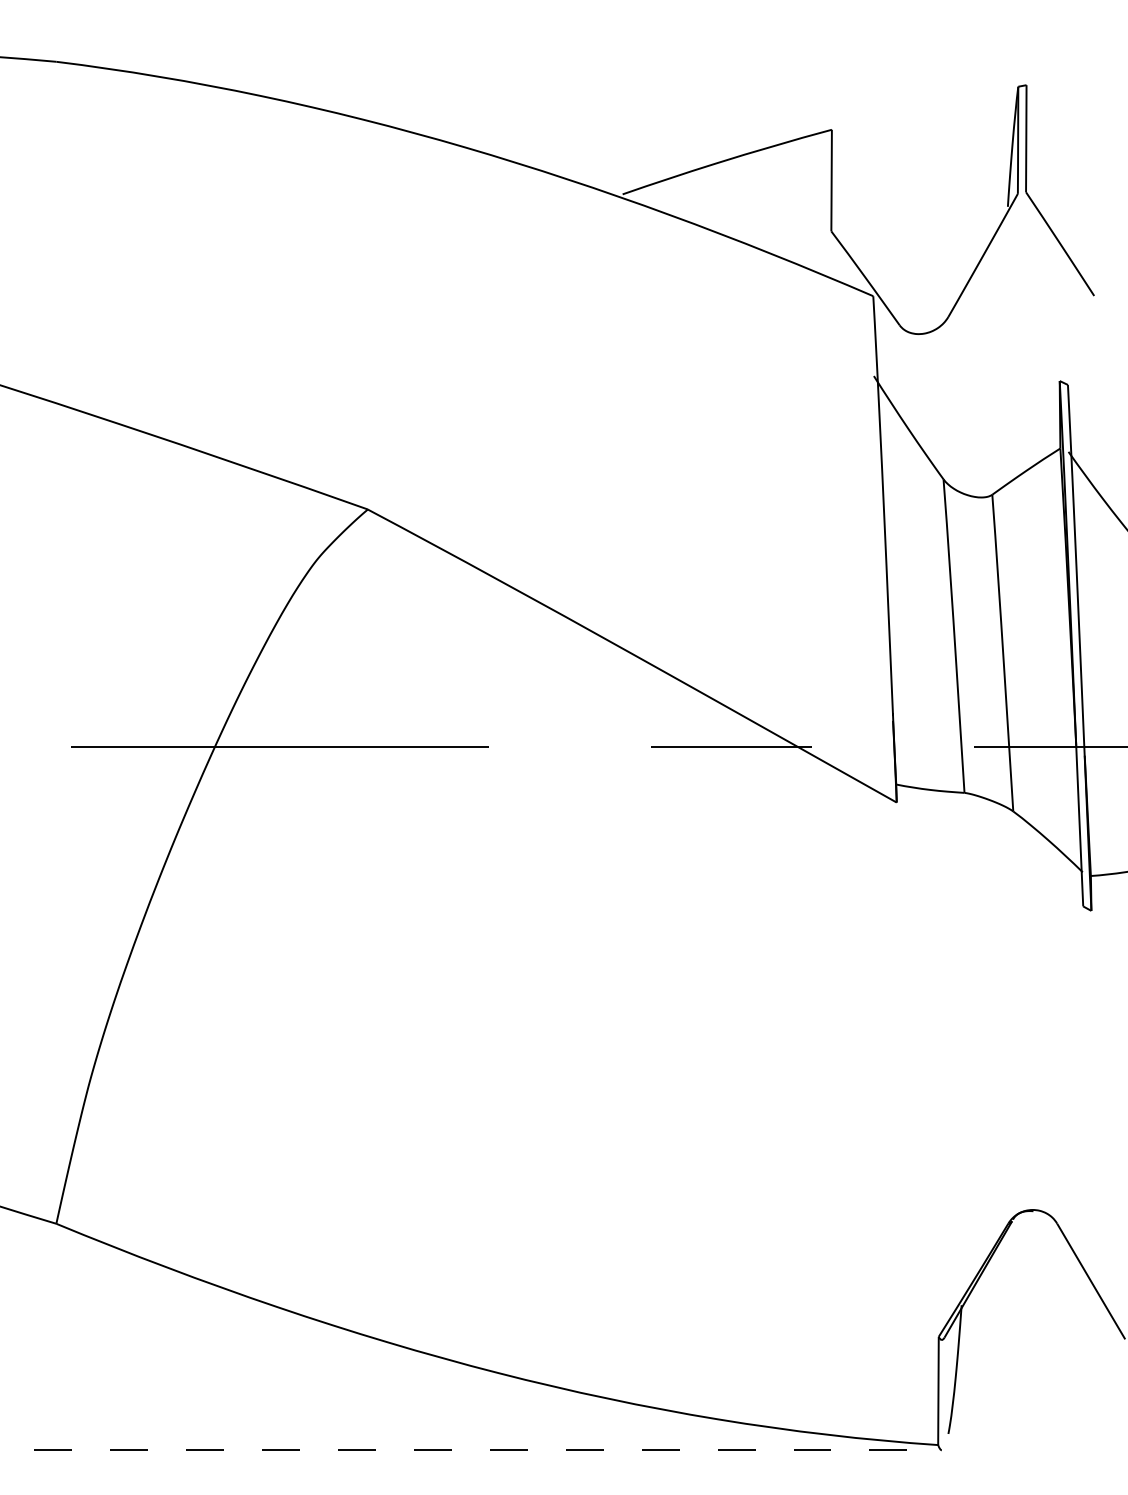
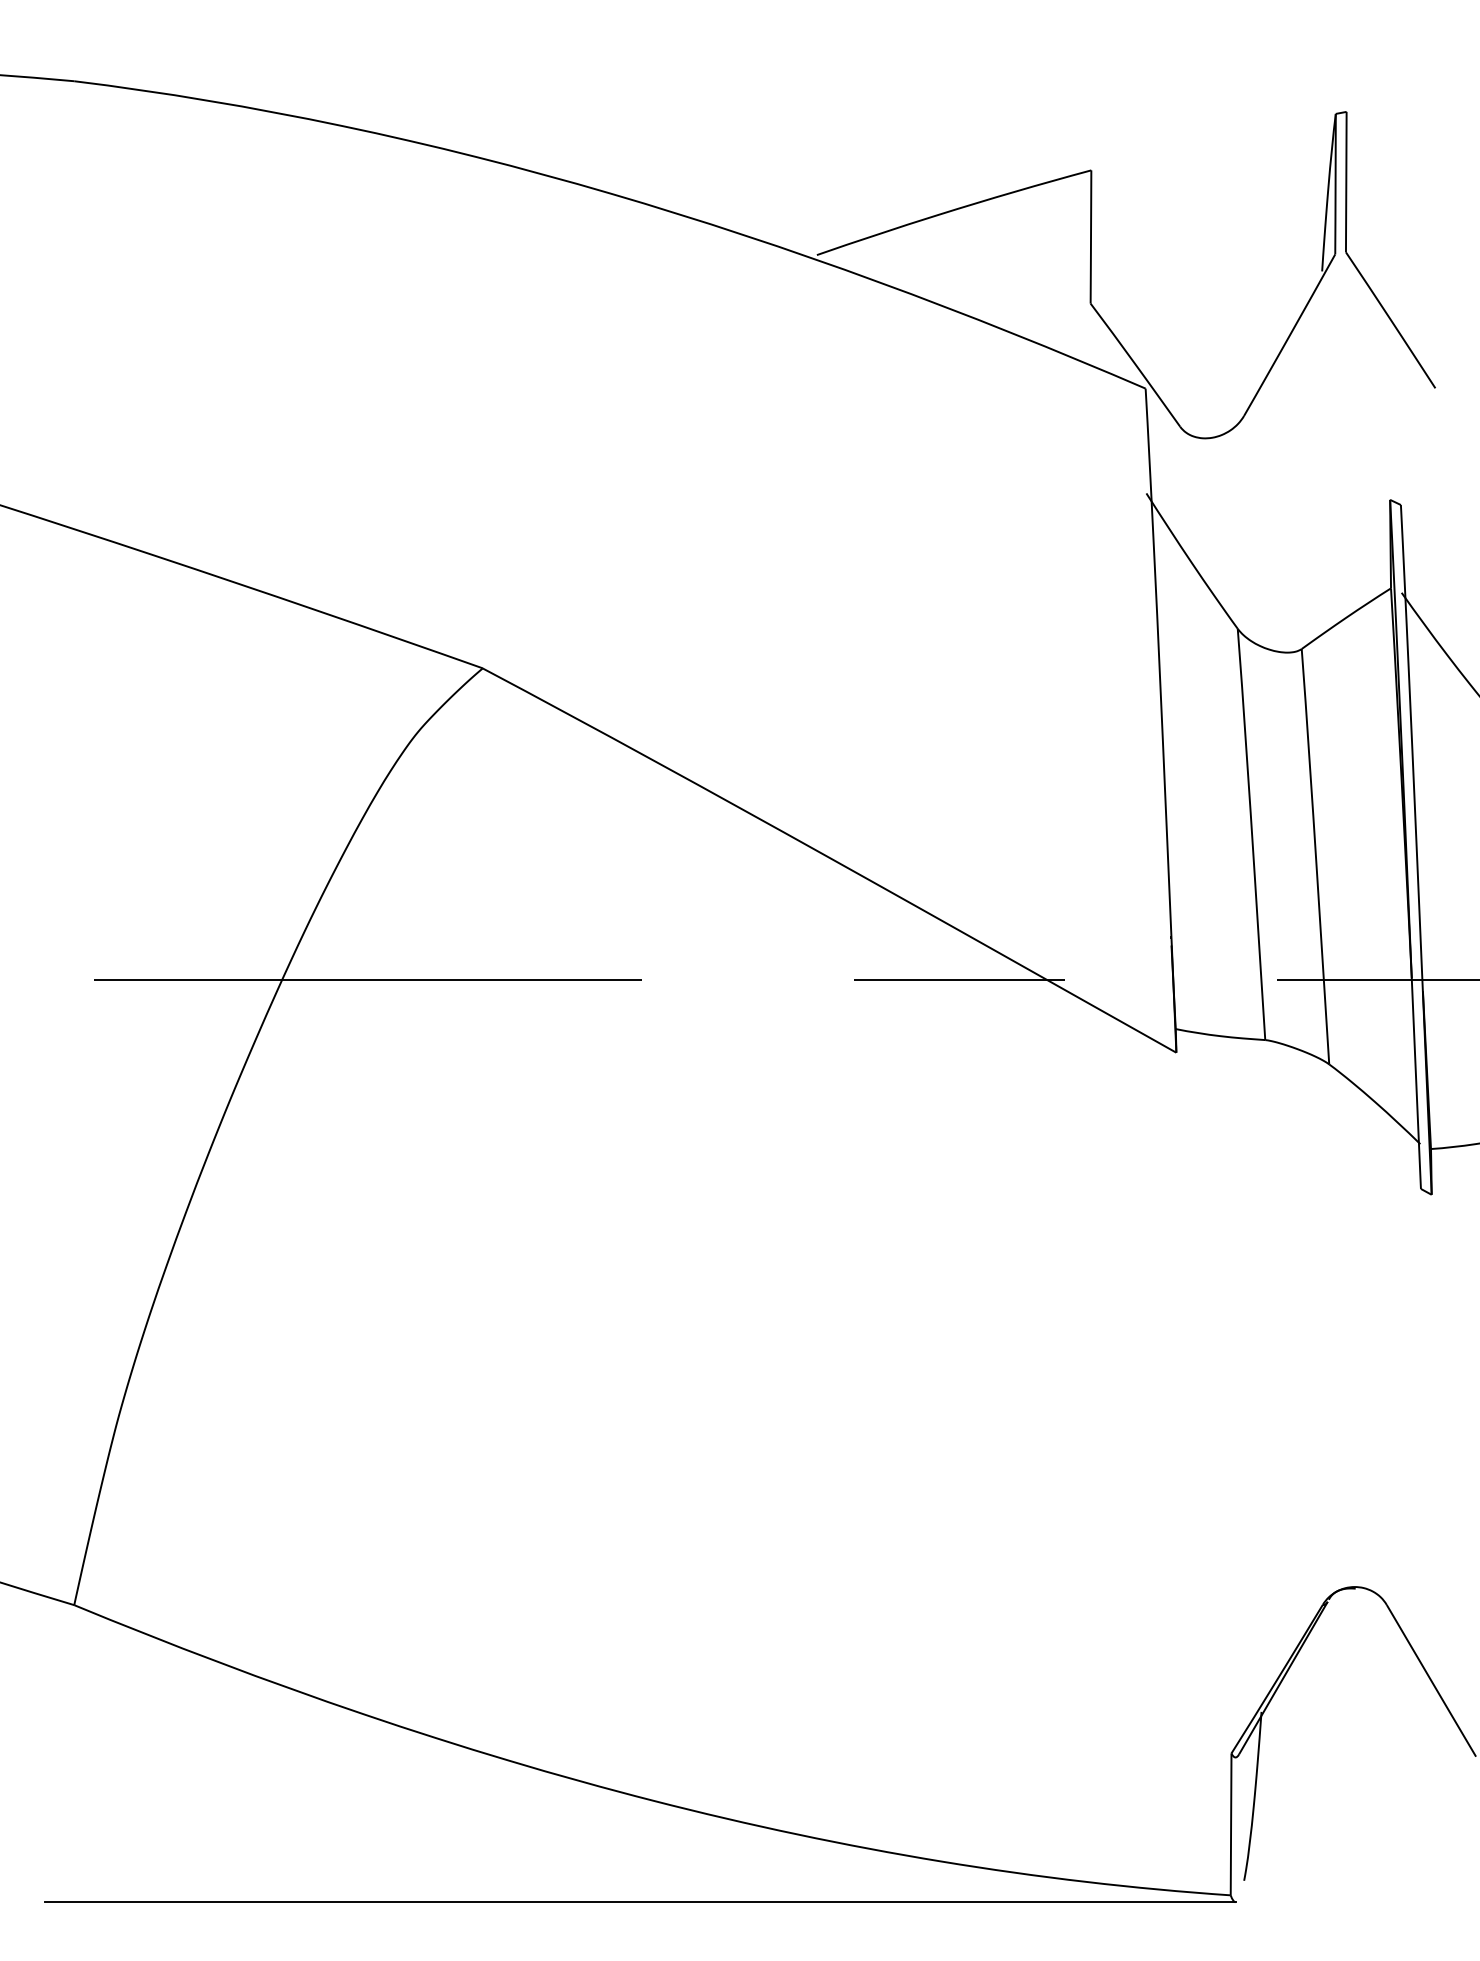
line: (488, 1450) -> (640, 1902), dashed -> solid

